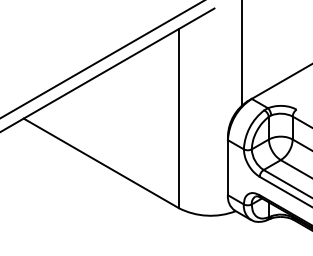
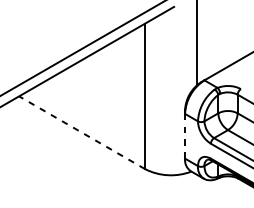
line: (100, 163) -> (81, 132), solid -> dashed
line: (227, 167) -> (184, 136), solid -> dashed

